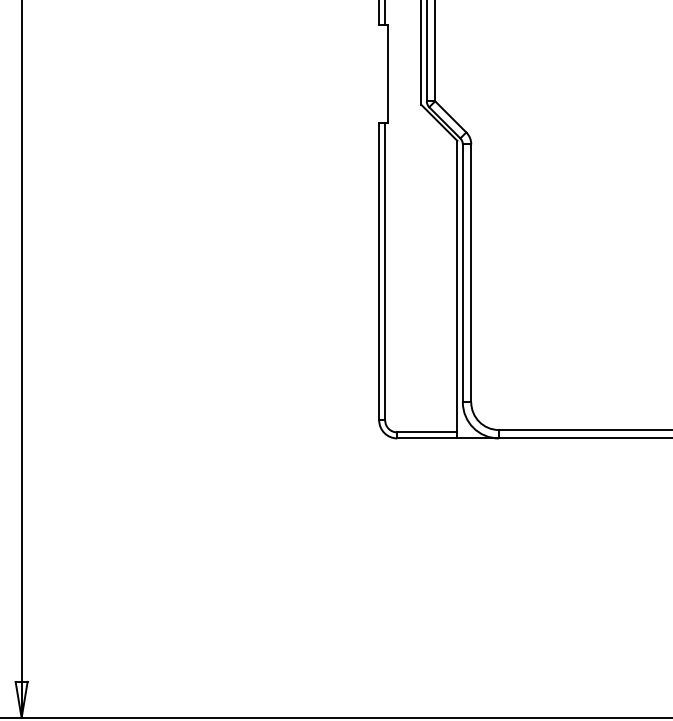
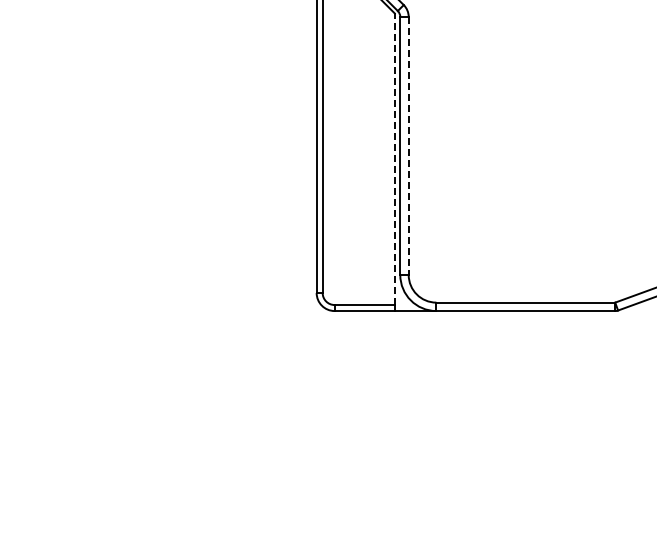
line: (471, 273) -> (408, 146), solid -> dashed
line: (457, 286) -> (394, 159), solid -> dashed

